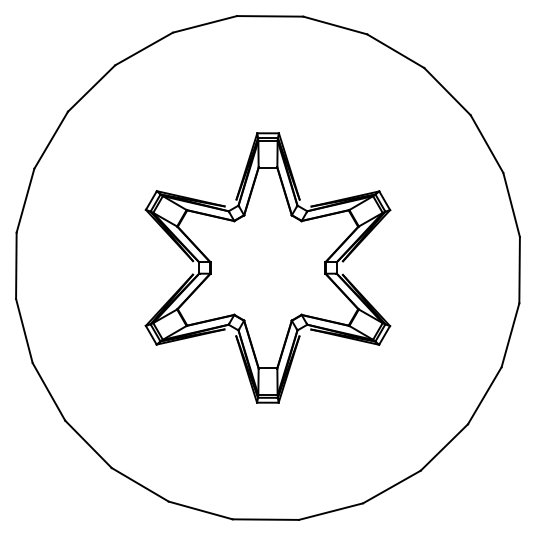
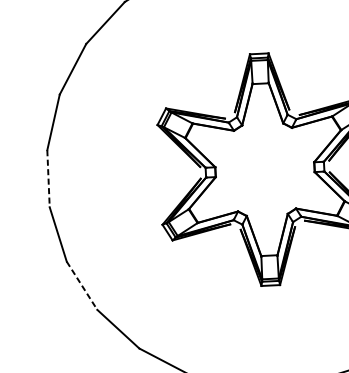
line: (16, 266) -> (48, 179), solid -> dashed
line: (49, 392) -> (82, 286), solid -> dashed

